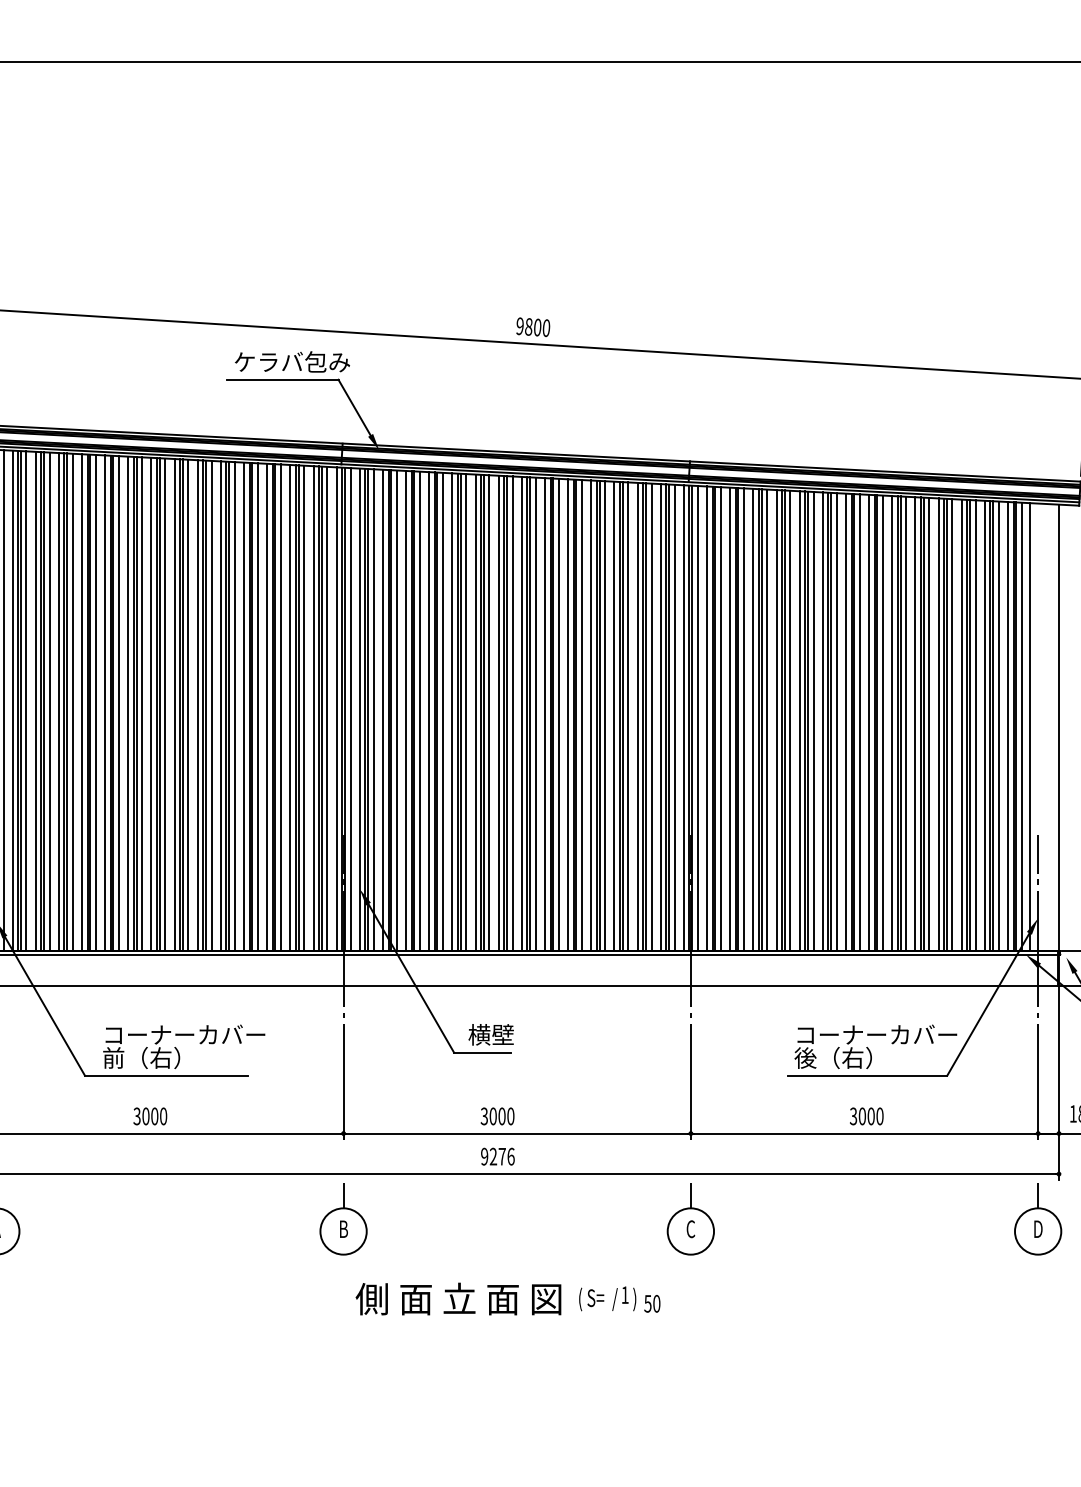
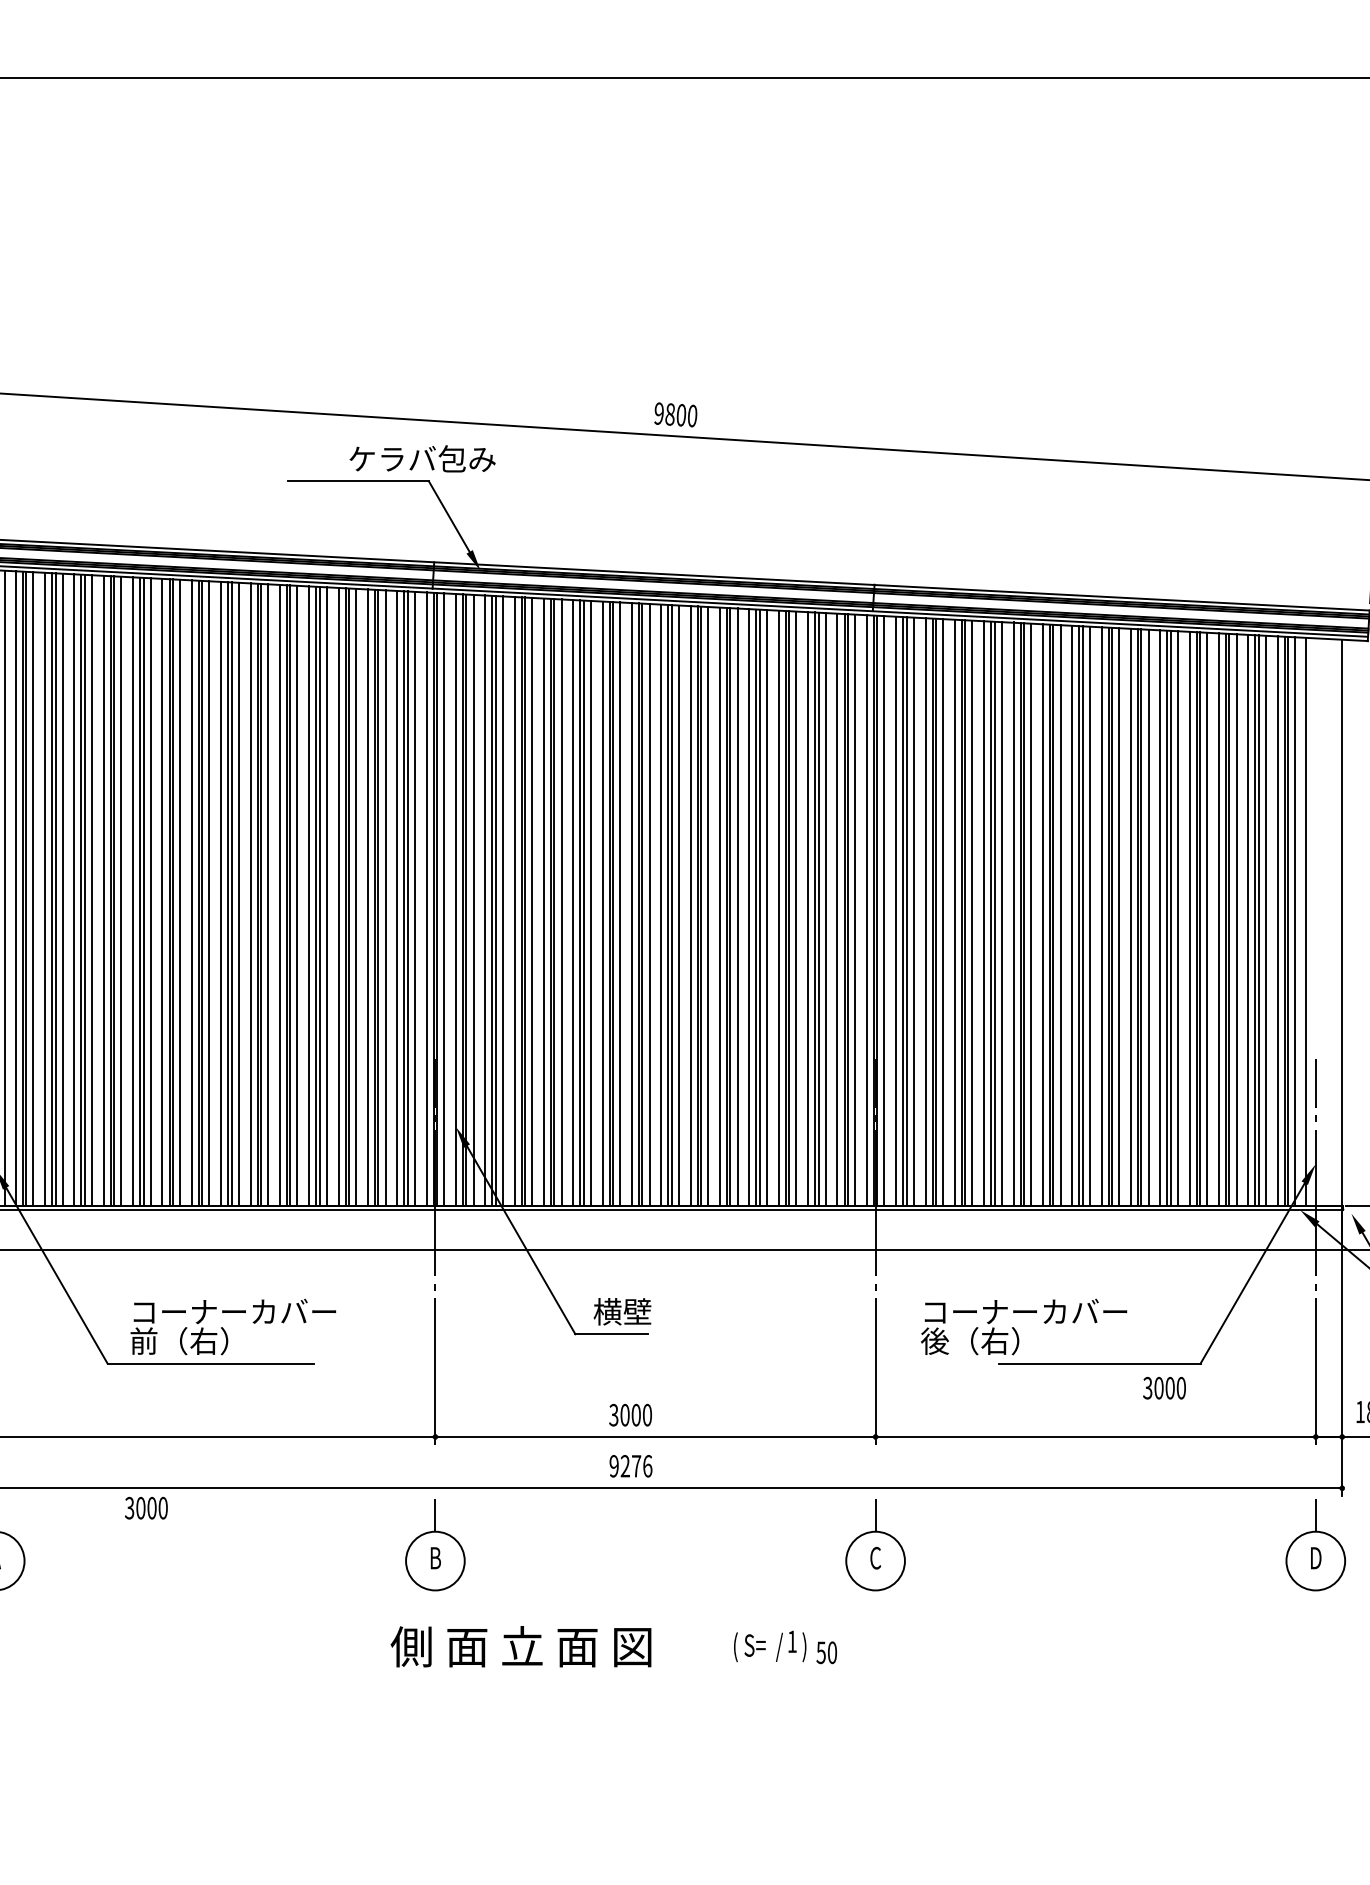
text: (292, 361) -> (422, 458), moved
text: (876, 1046) -> (1024, 1326), moved
text: (150, 1115) -> (146, 1507), moved
text: (866, 1115) -> (1164, 1387), moved
text: (458, 1298) -> (520, 1646), moved

